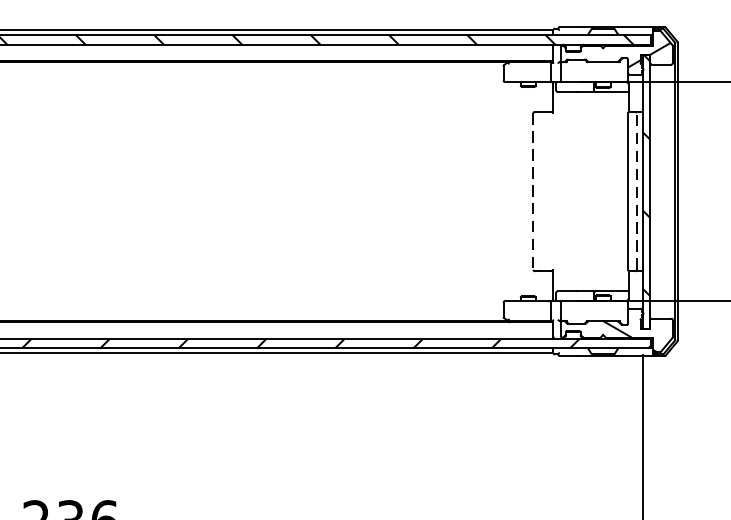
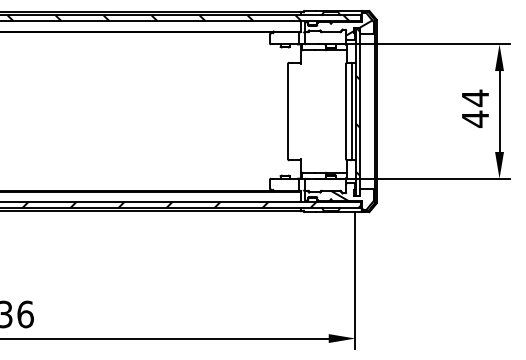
line: (533, 191) -> (288, 111), dashed -> solid
line: (636, 191) -> (351, 111), dashed -> solid

